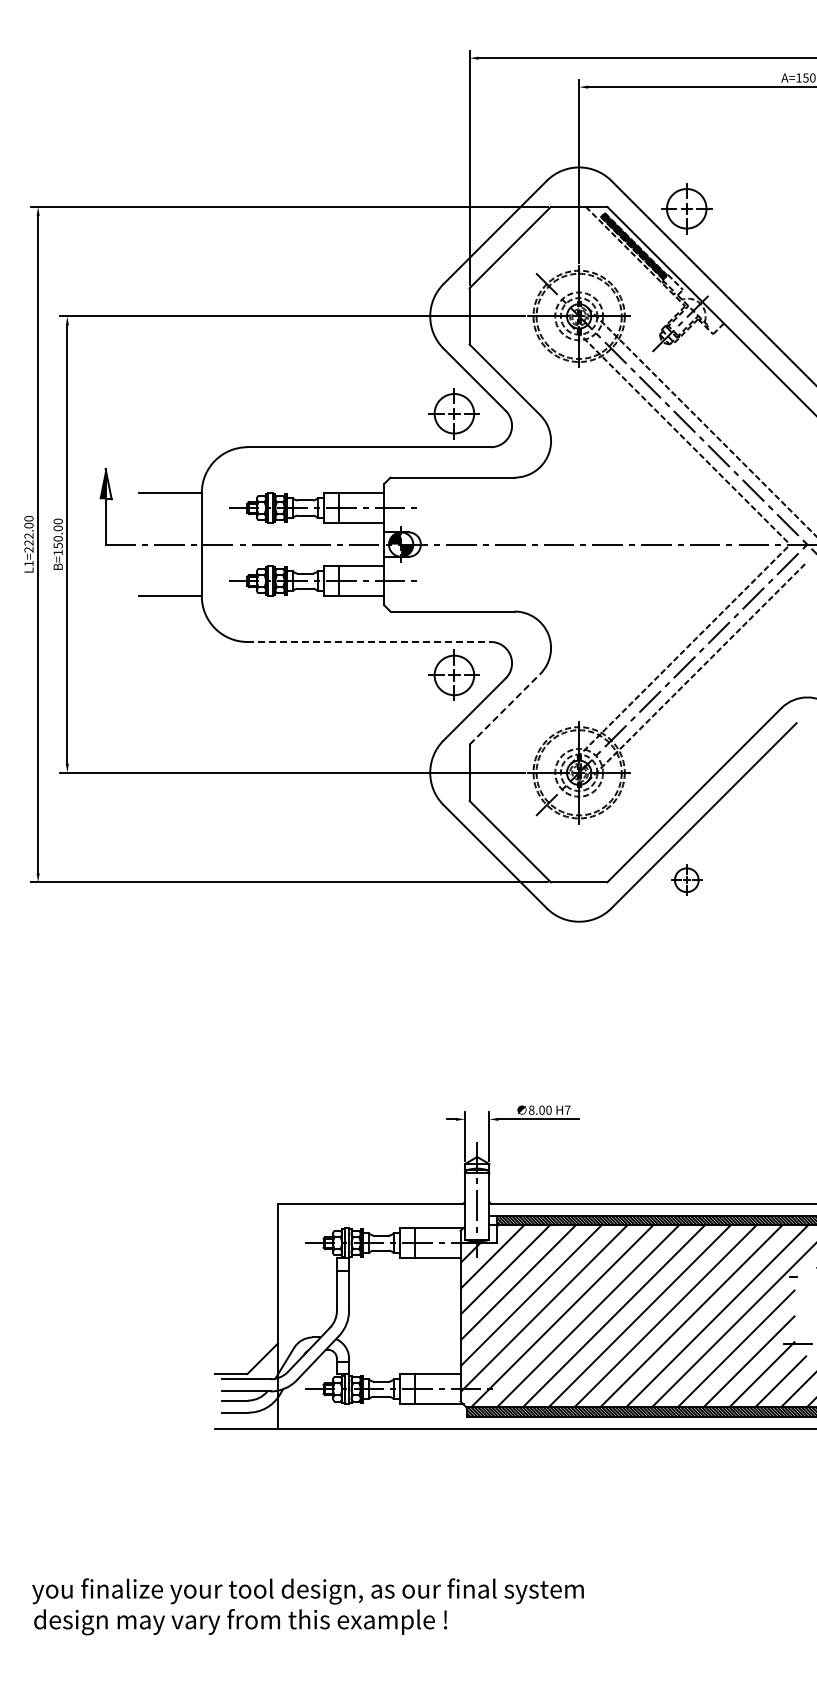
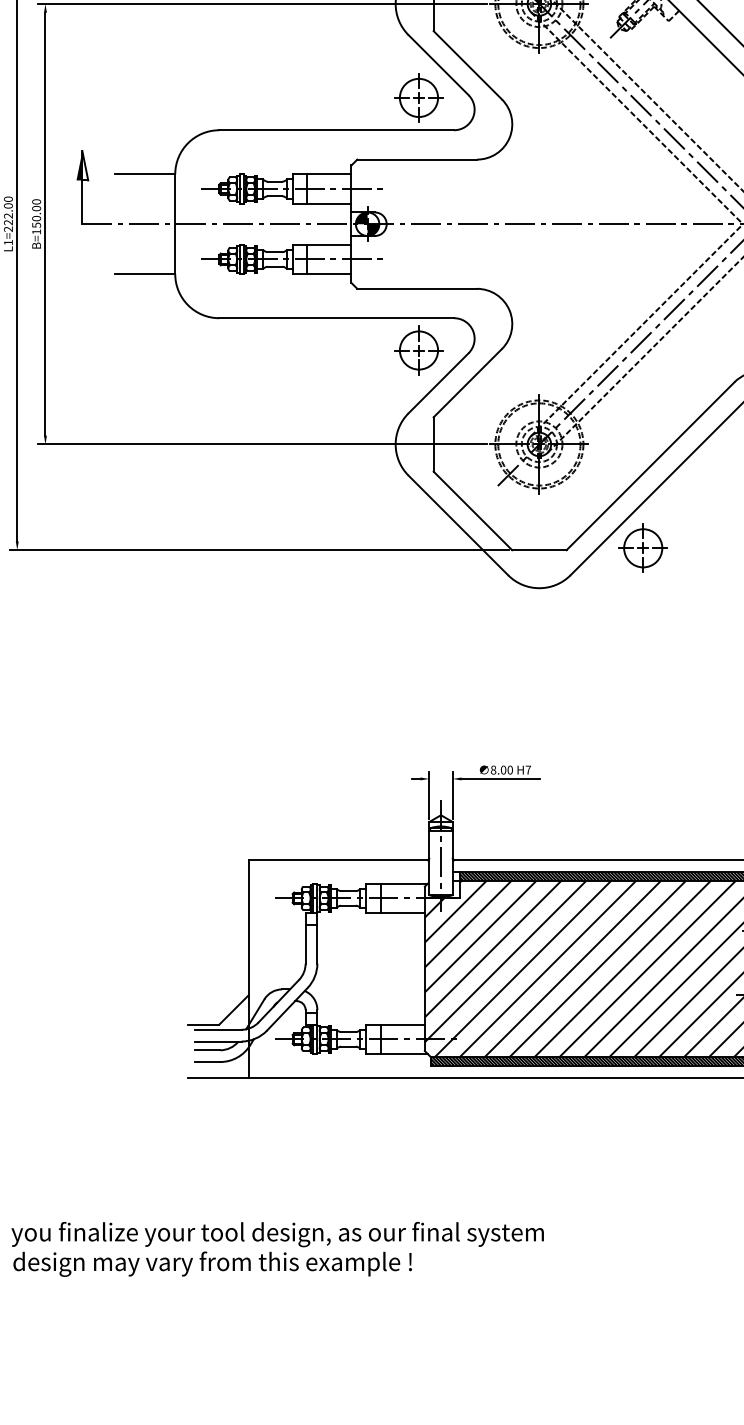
line: (369, 641) -> (337, 317), dashed -> solid
line: (505, 708) -> (468, 382), dashed -> solid
part: (686, 879) -> (642, 547), size x1.67

